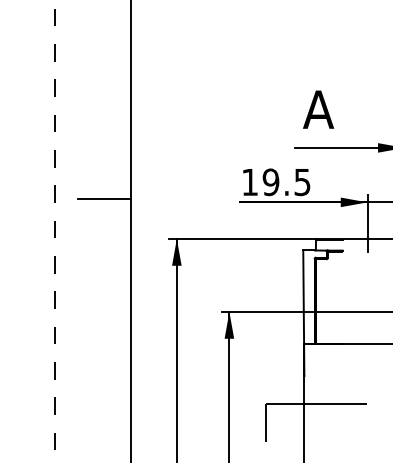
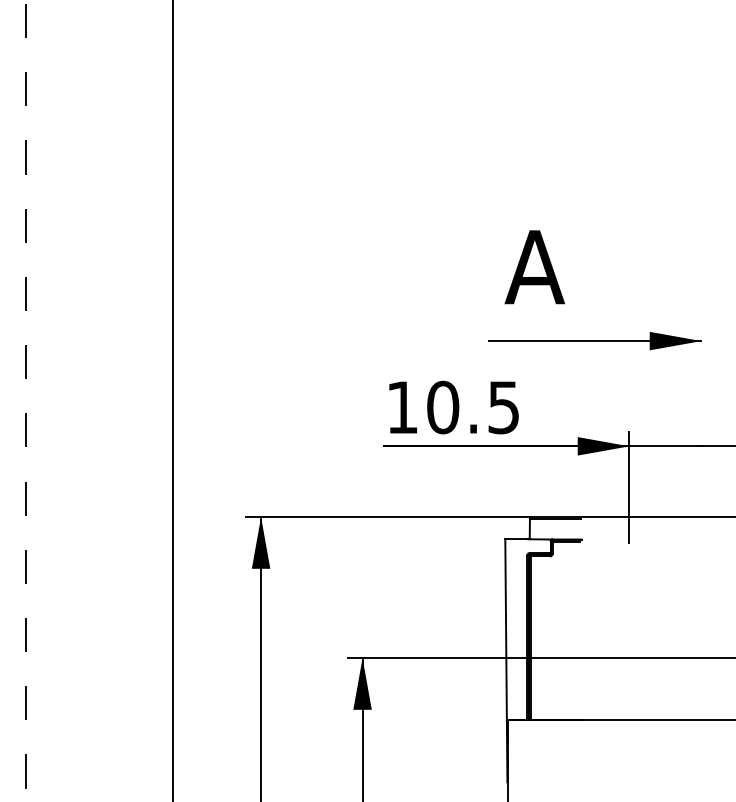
text: (270, 182) -> (441, 407), 19.5 -> 10.5
line: (104, 199) -> (121, 440), removed

